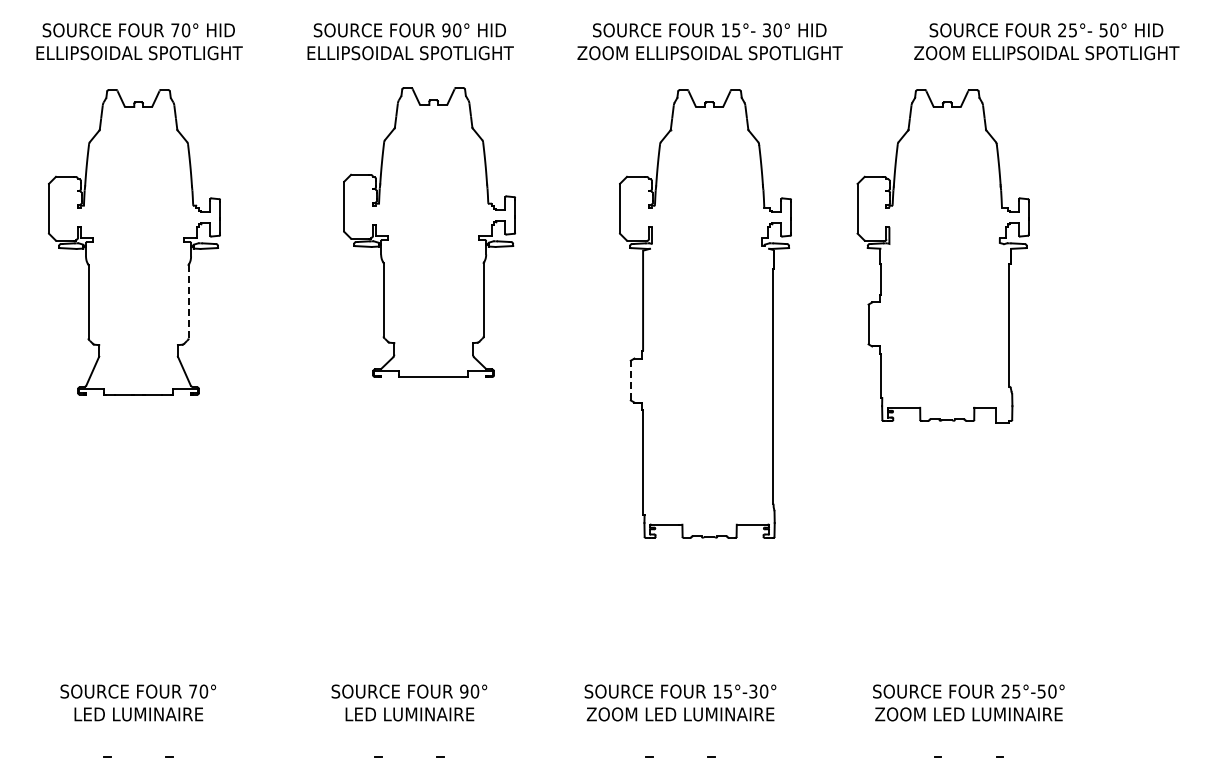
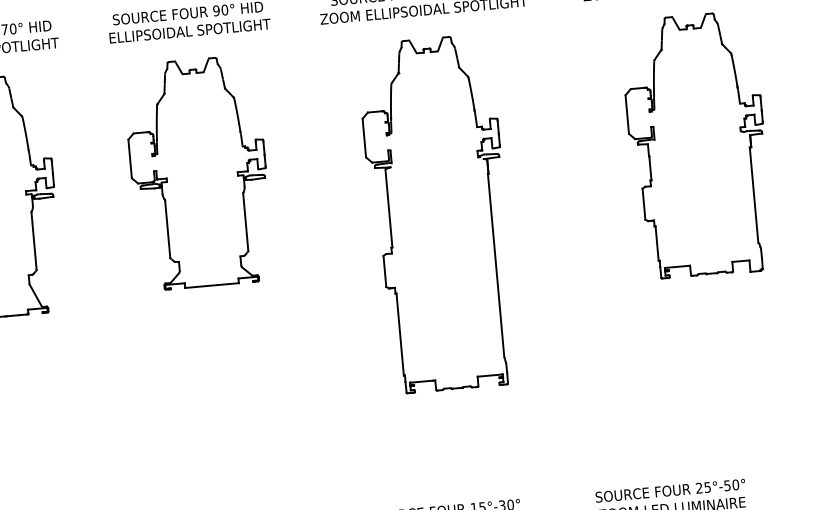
part: (429, 232) -> (198, 173), moved
part: (942, 256) -> (696, 145), moved
line: (188, 302) -> (34, 241), dashed -> solid
line: (630, 380) -> (384, 271), dashed -> solid

